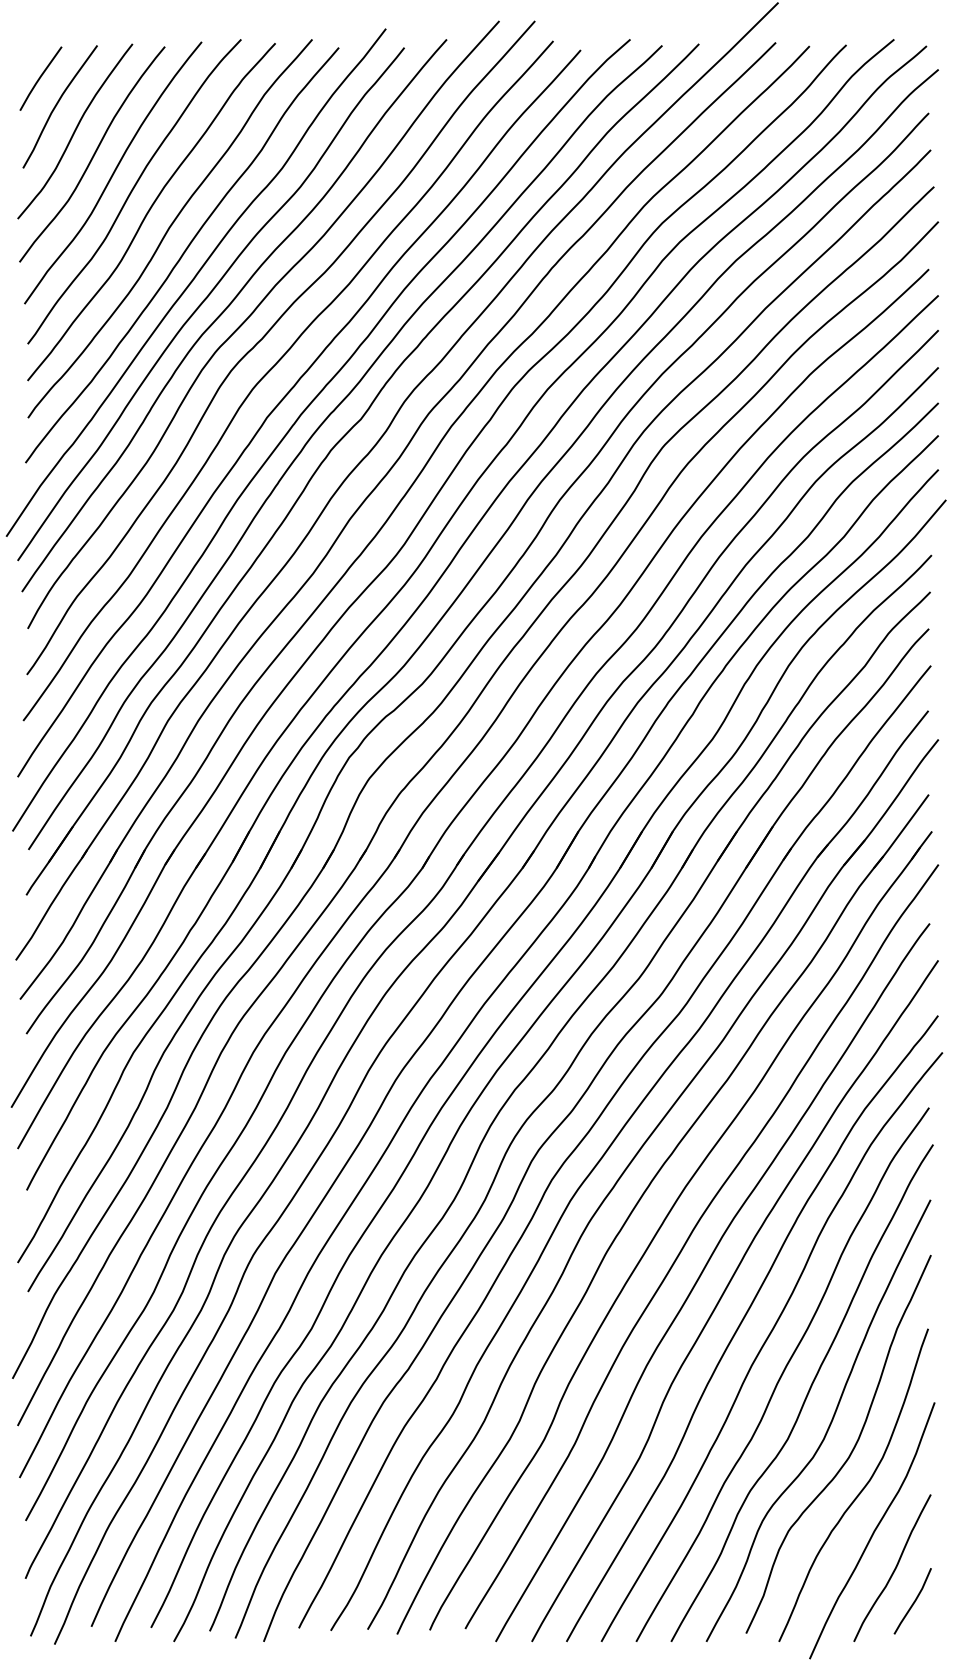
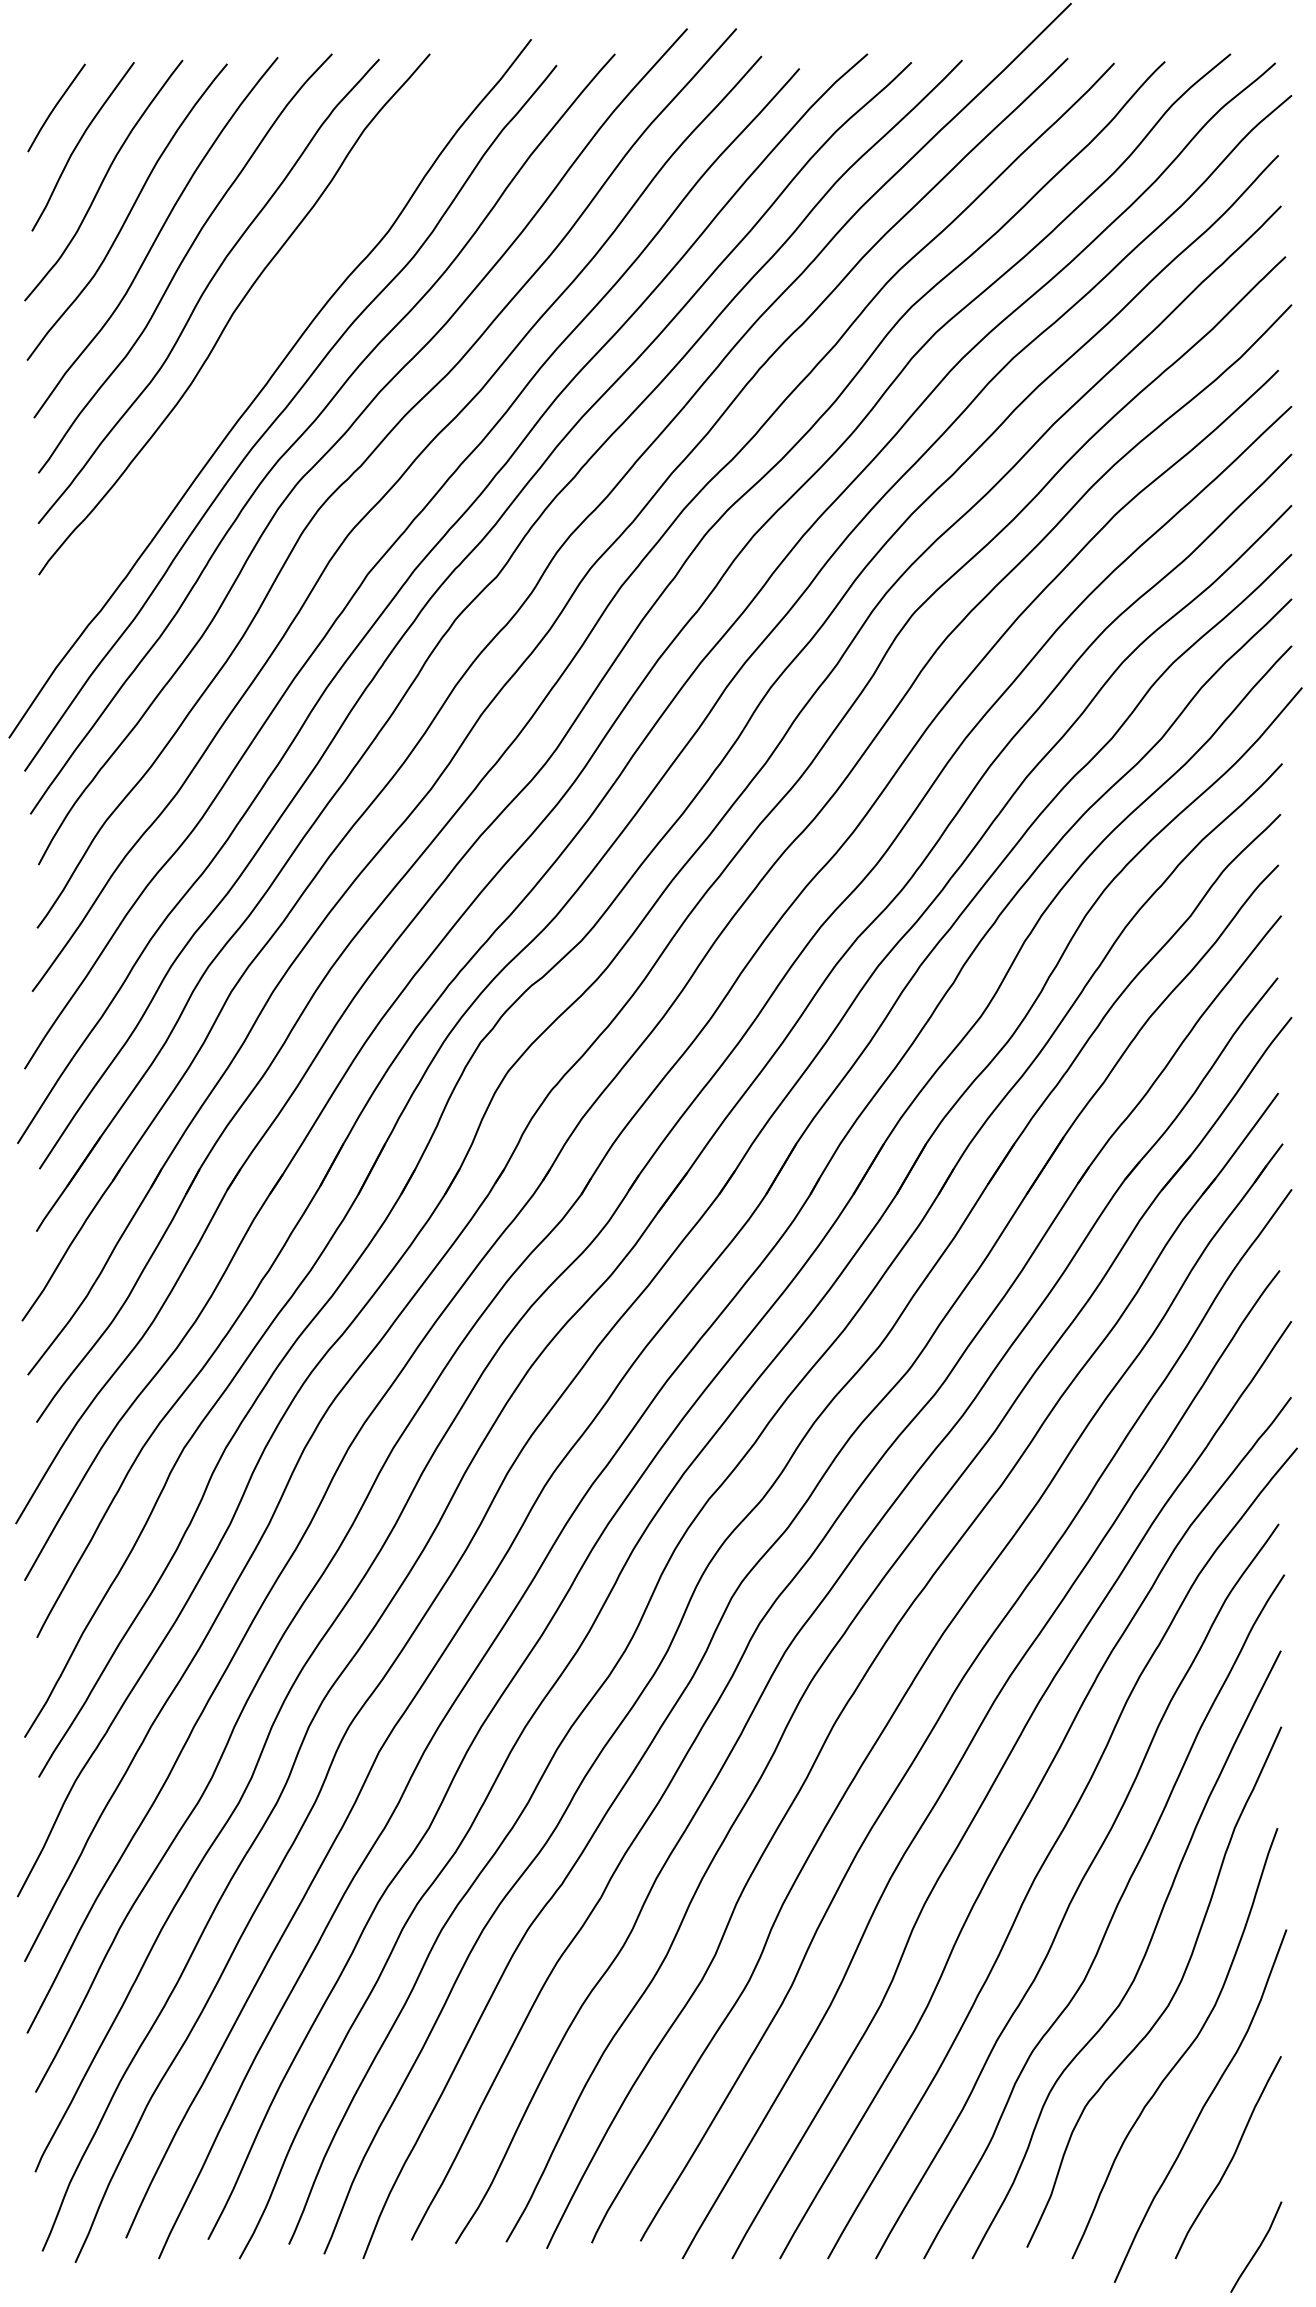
curve: (181, 255) -> (250, 351), removed
line: (914, 1600) -> (1258, 2246), moved

